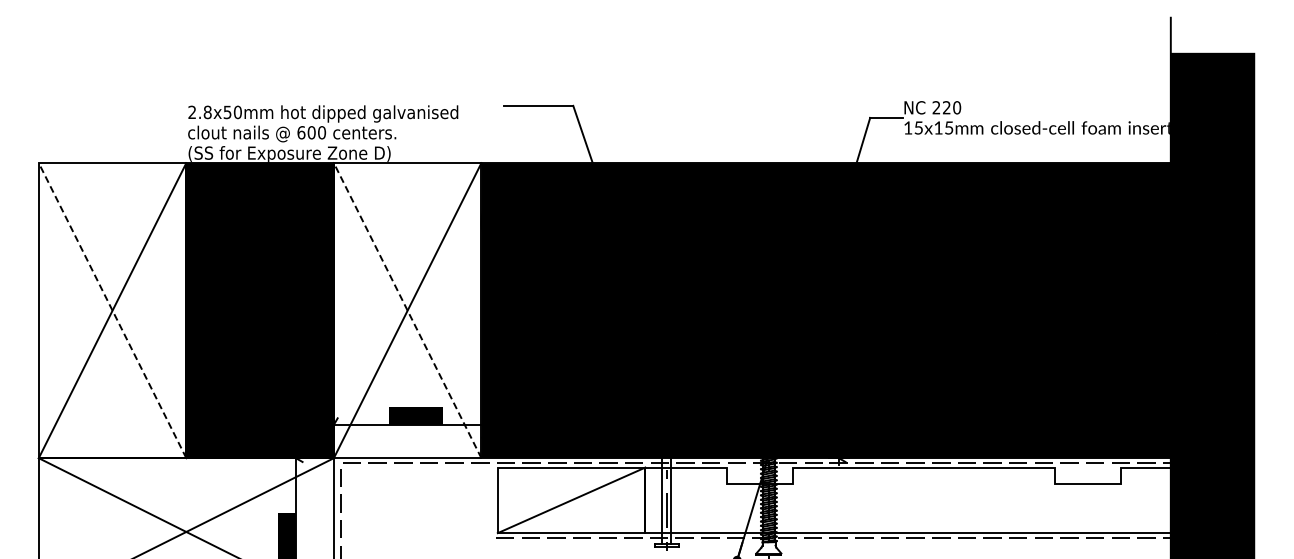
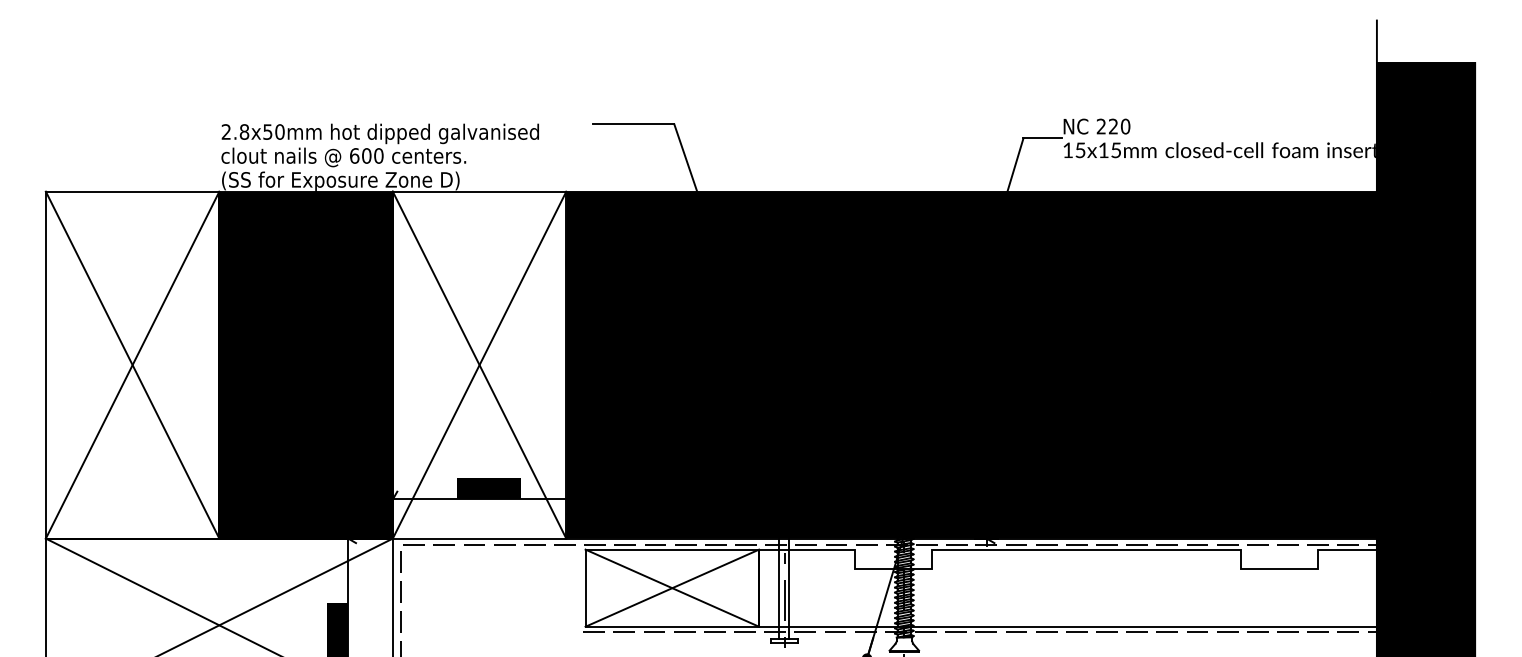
line: (112, 310) -> (132, 364), dashed -> solid
line: (407, 310) -> (479, 364), dashed -> solid
line: (571, 500) -> (672, 588), added

